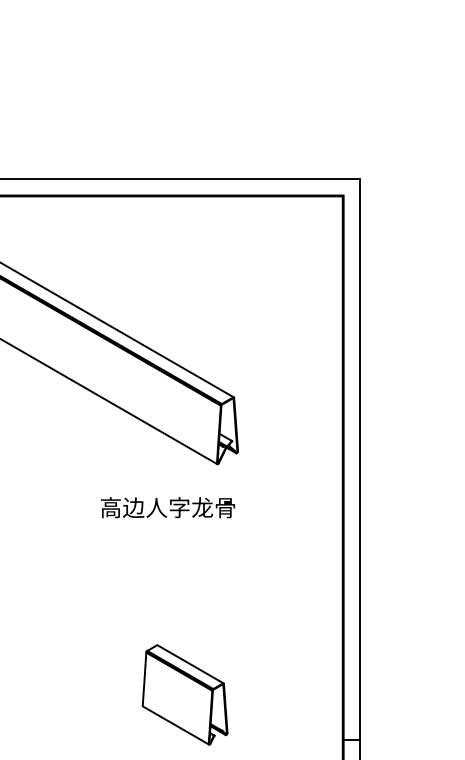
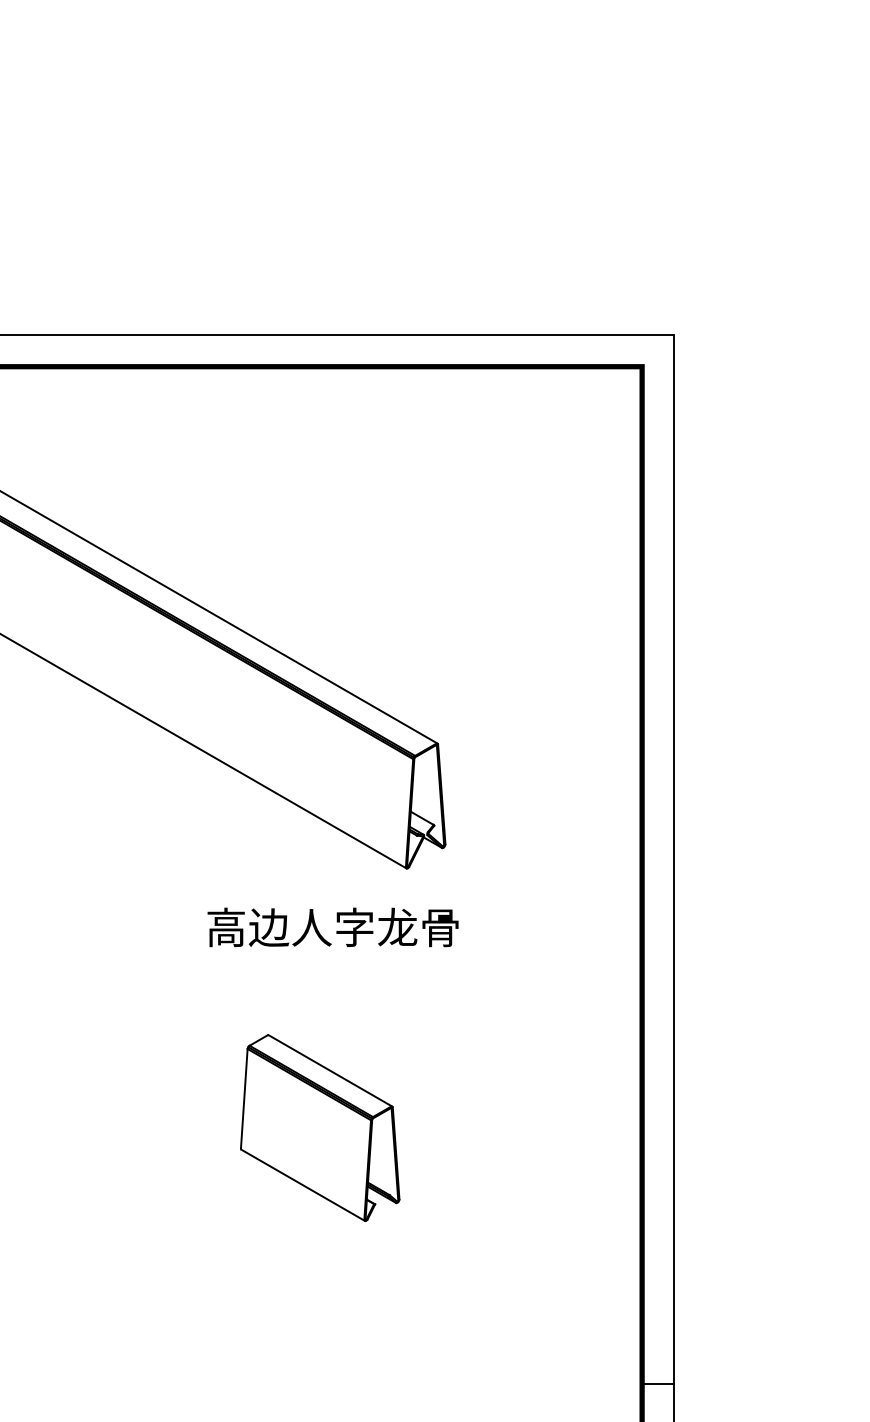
text: (167, 507) -> (332, 927), moved
part: (184, 694) -> (319, 1127), moved

